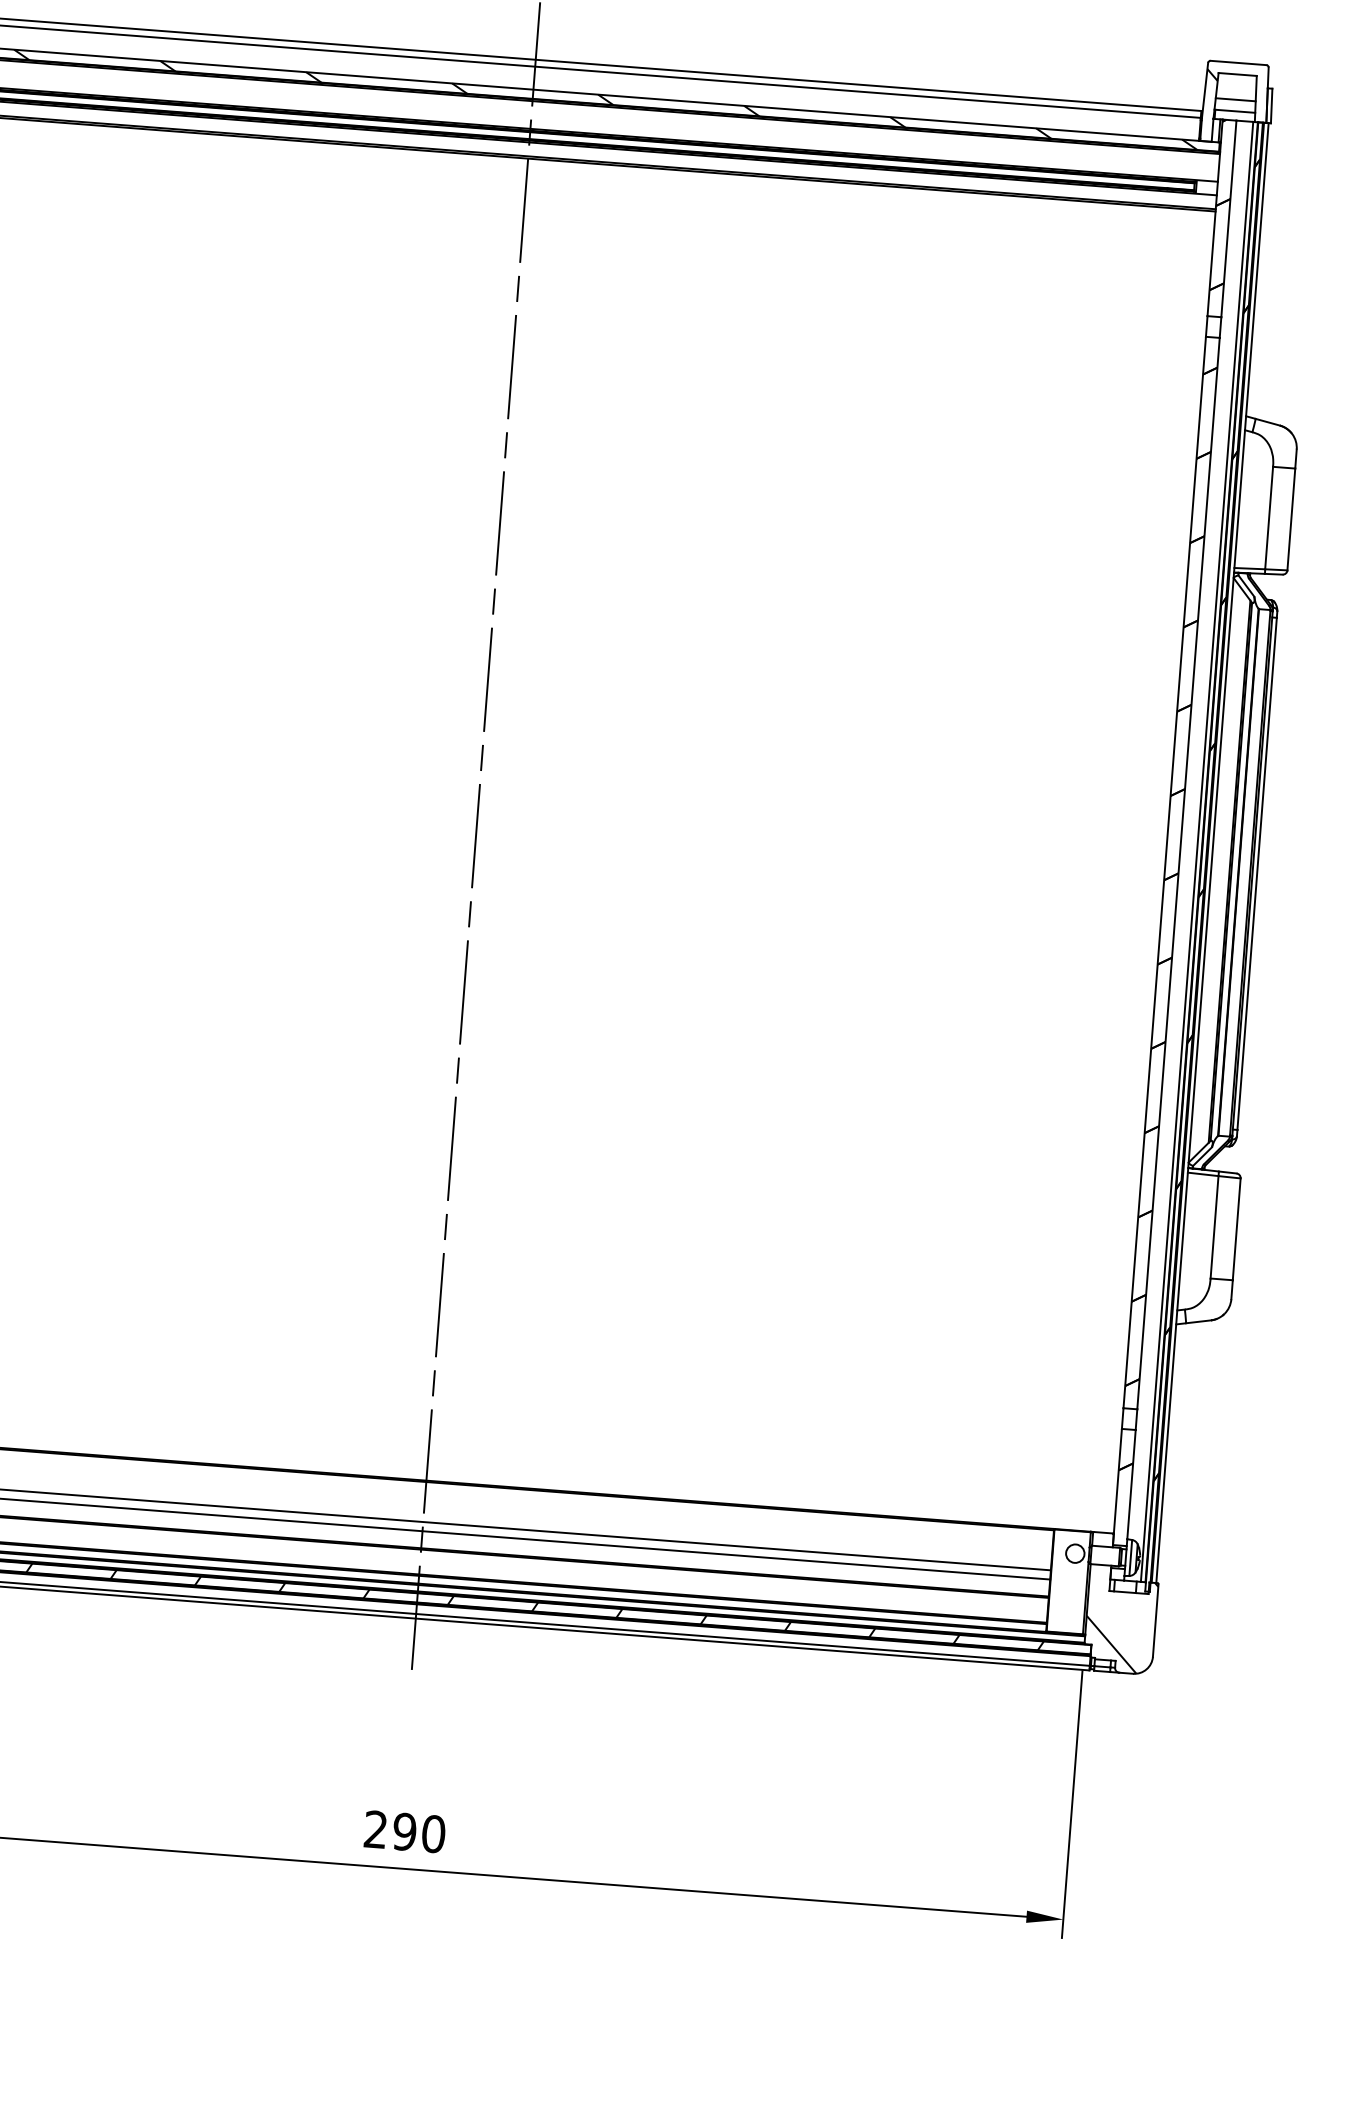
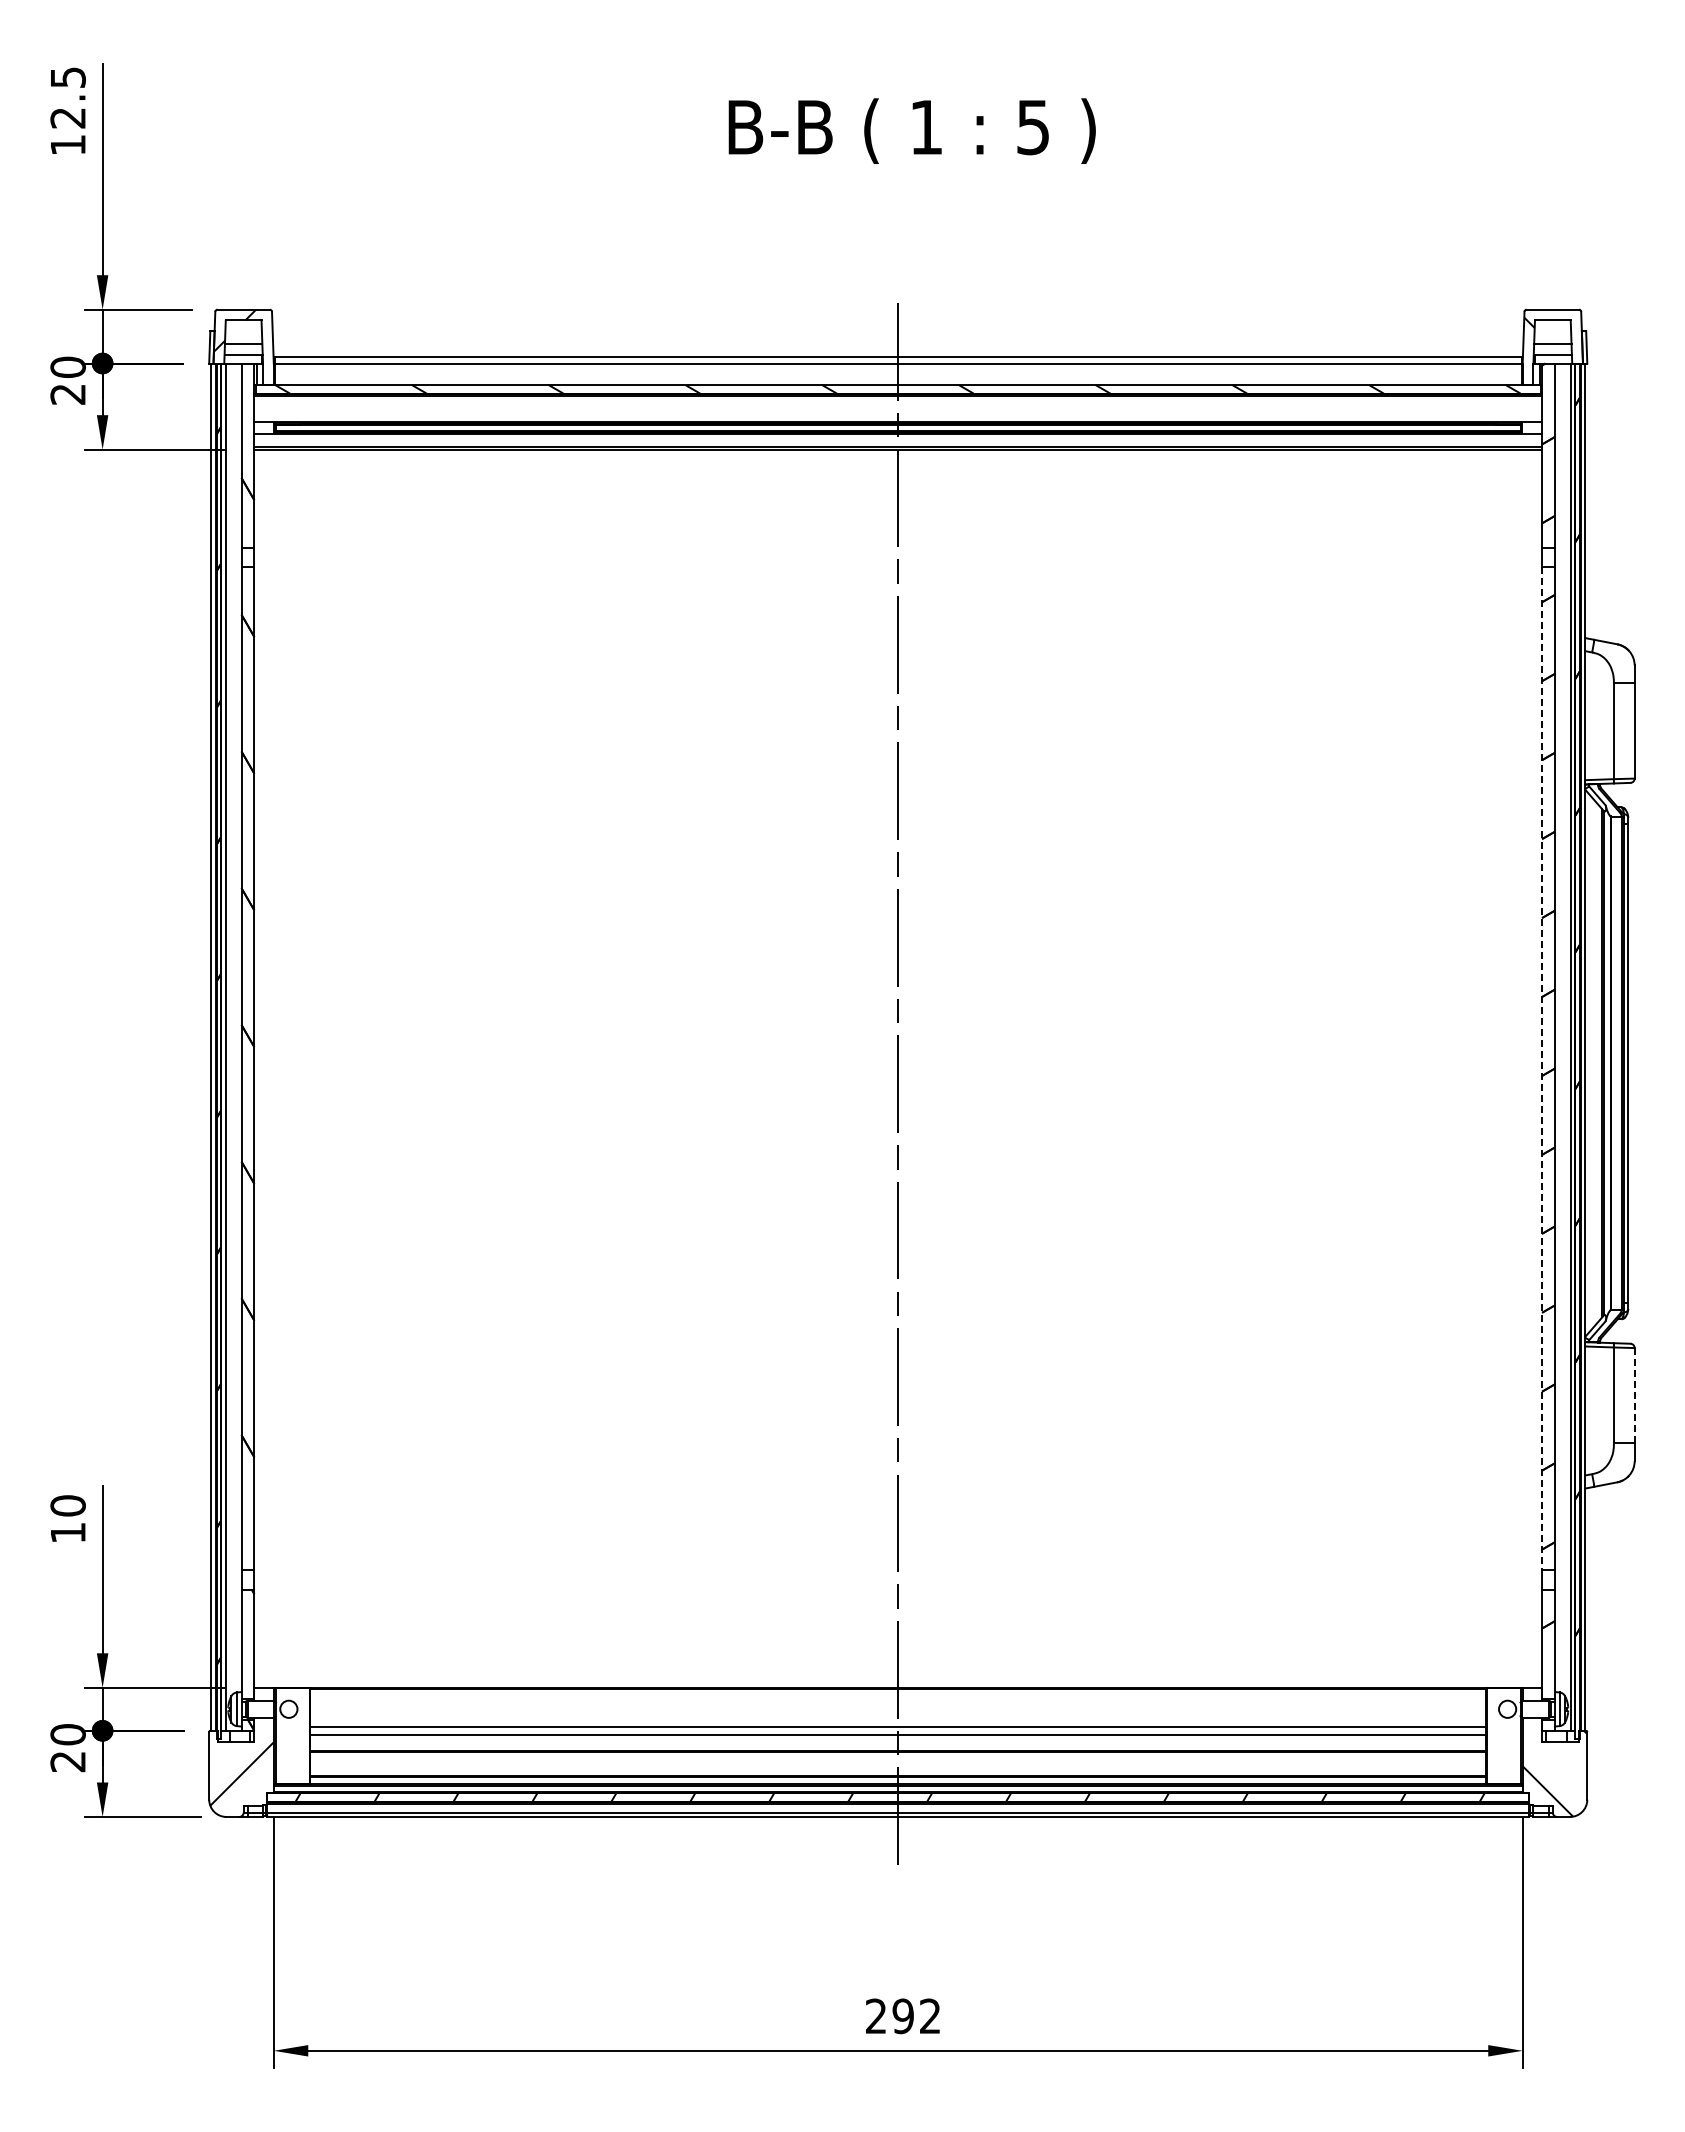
line: (1165, 872) -> (1542, 1068), solid -> dashed
line: (1236, 1229) -> (1634, 1395), solid -> dashed
text: (433, 1834) -> (930, 2016), 290 -> 292

